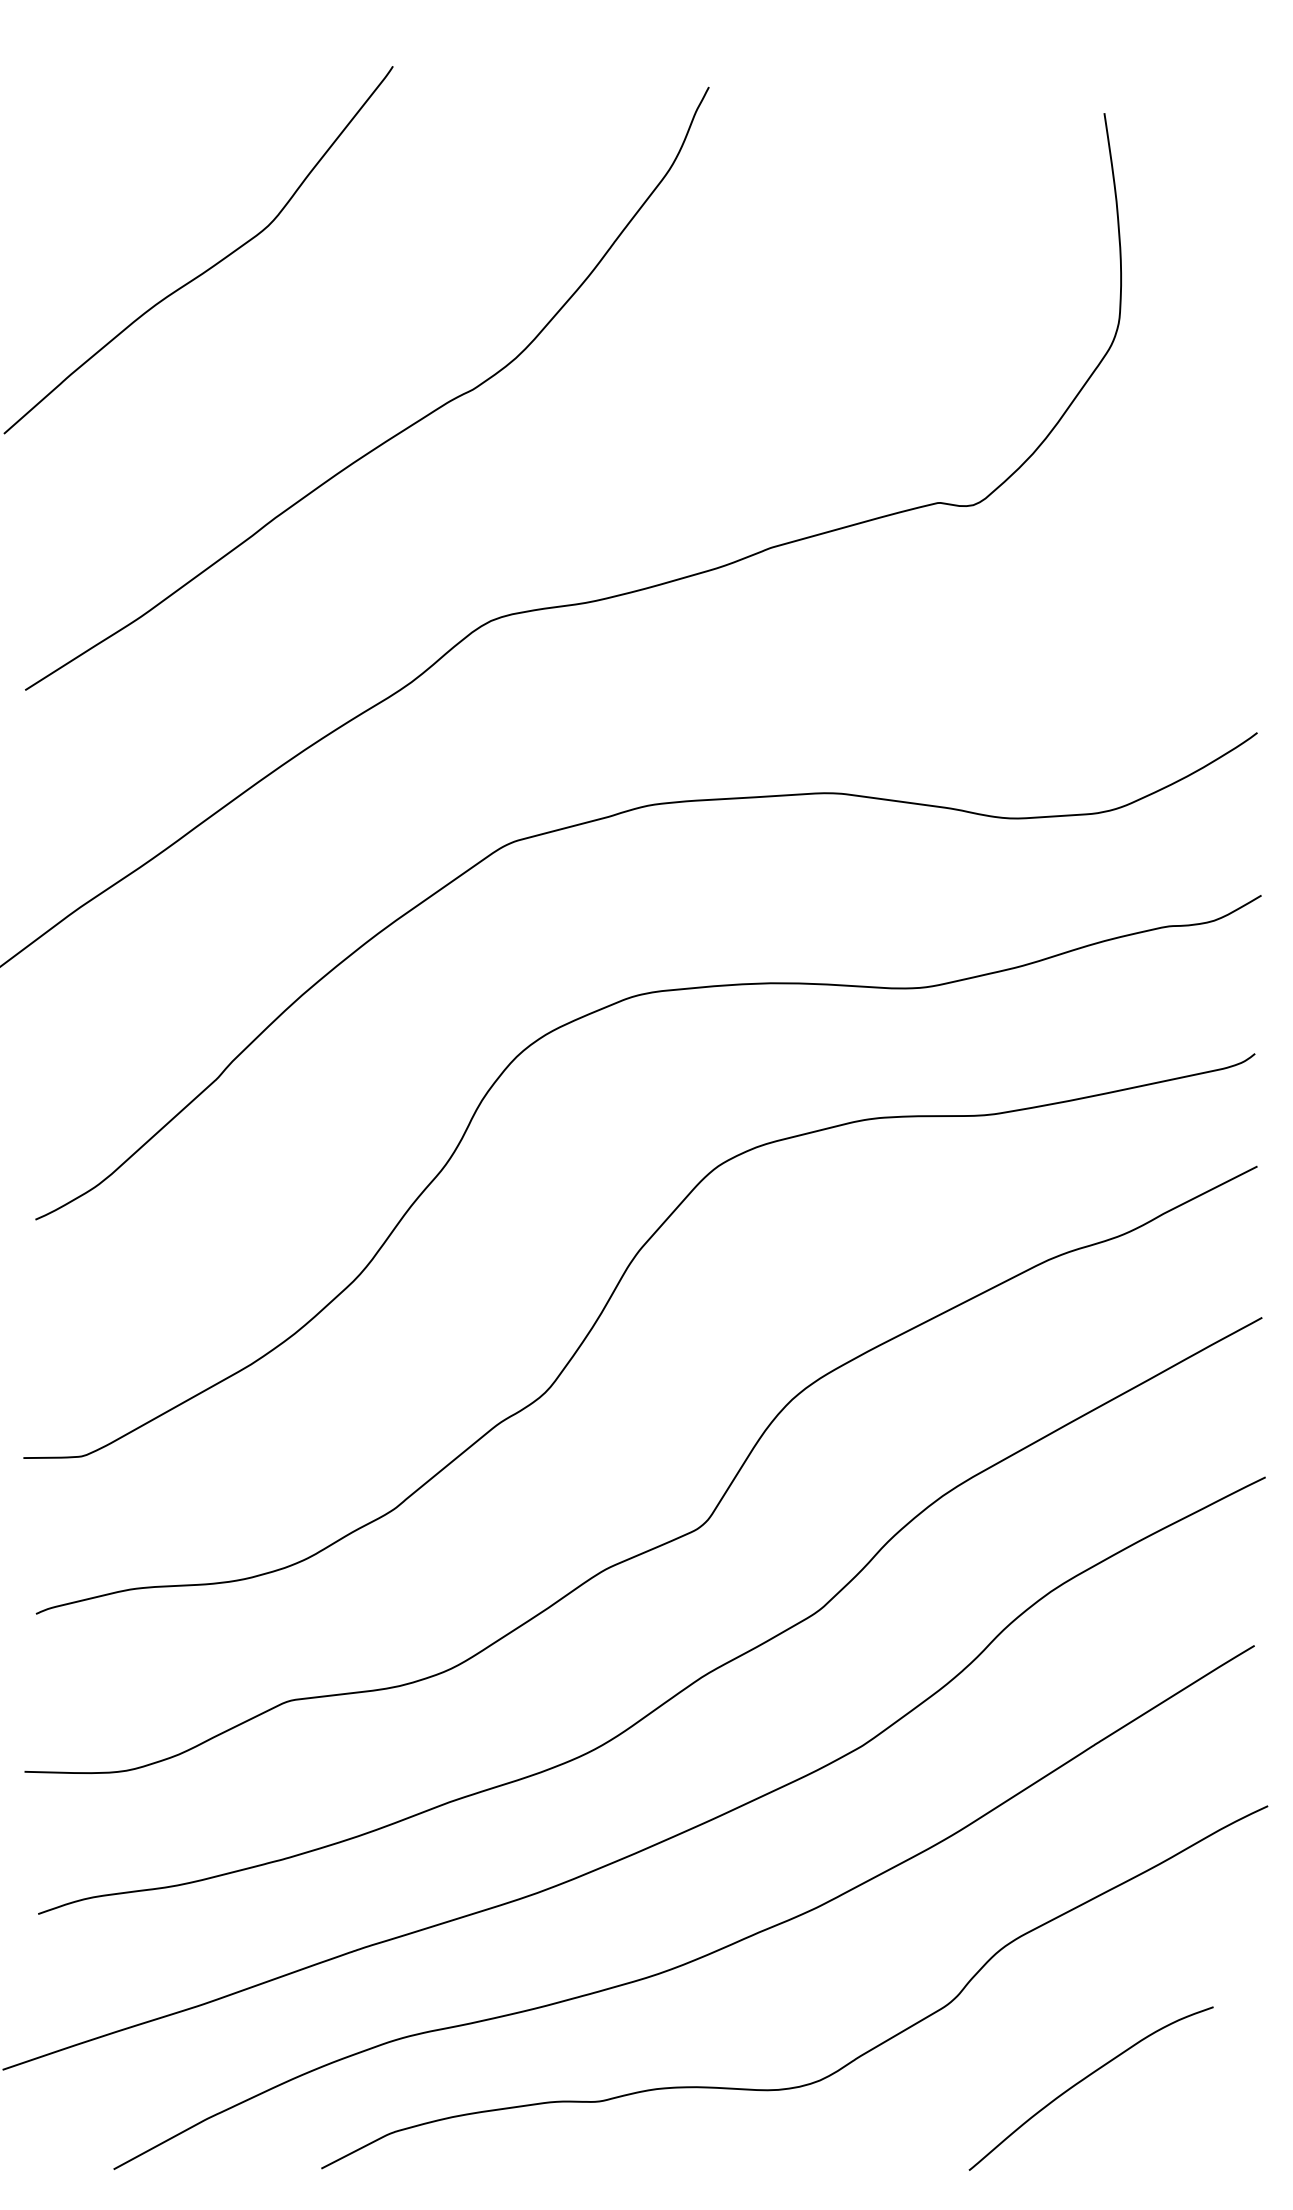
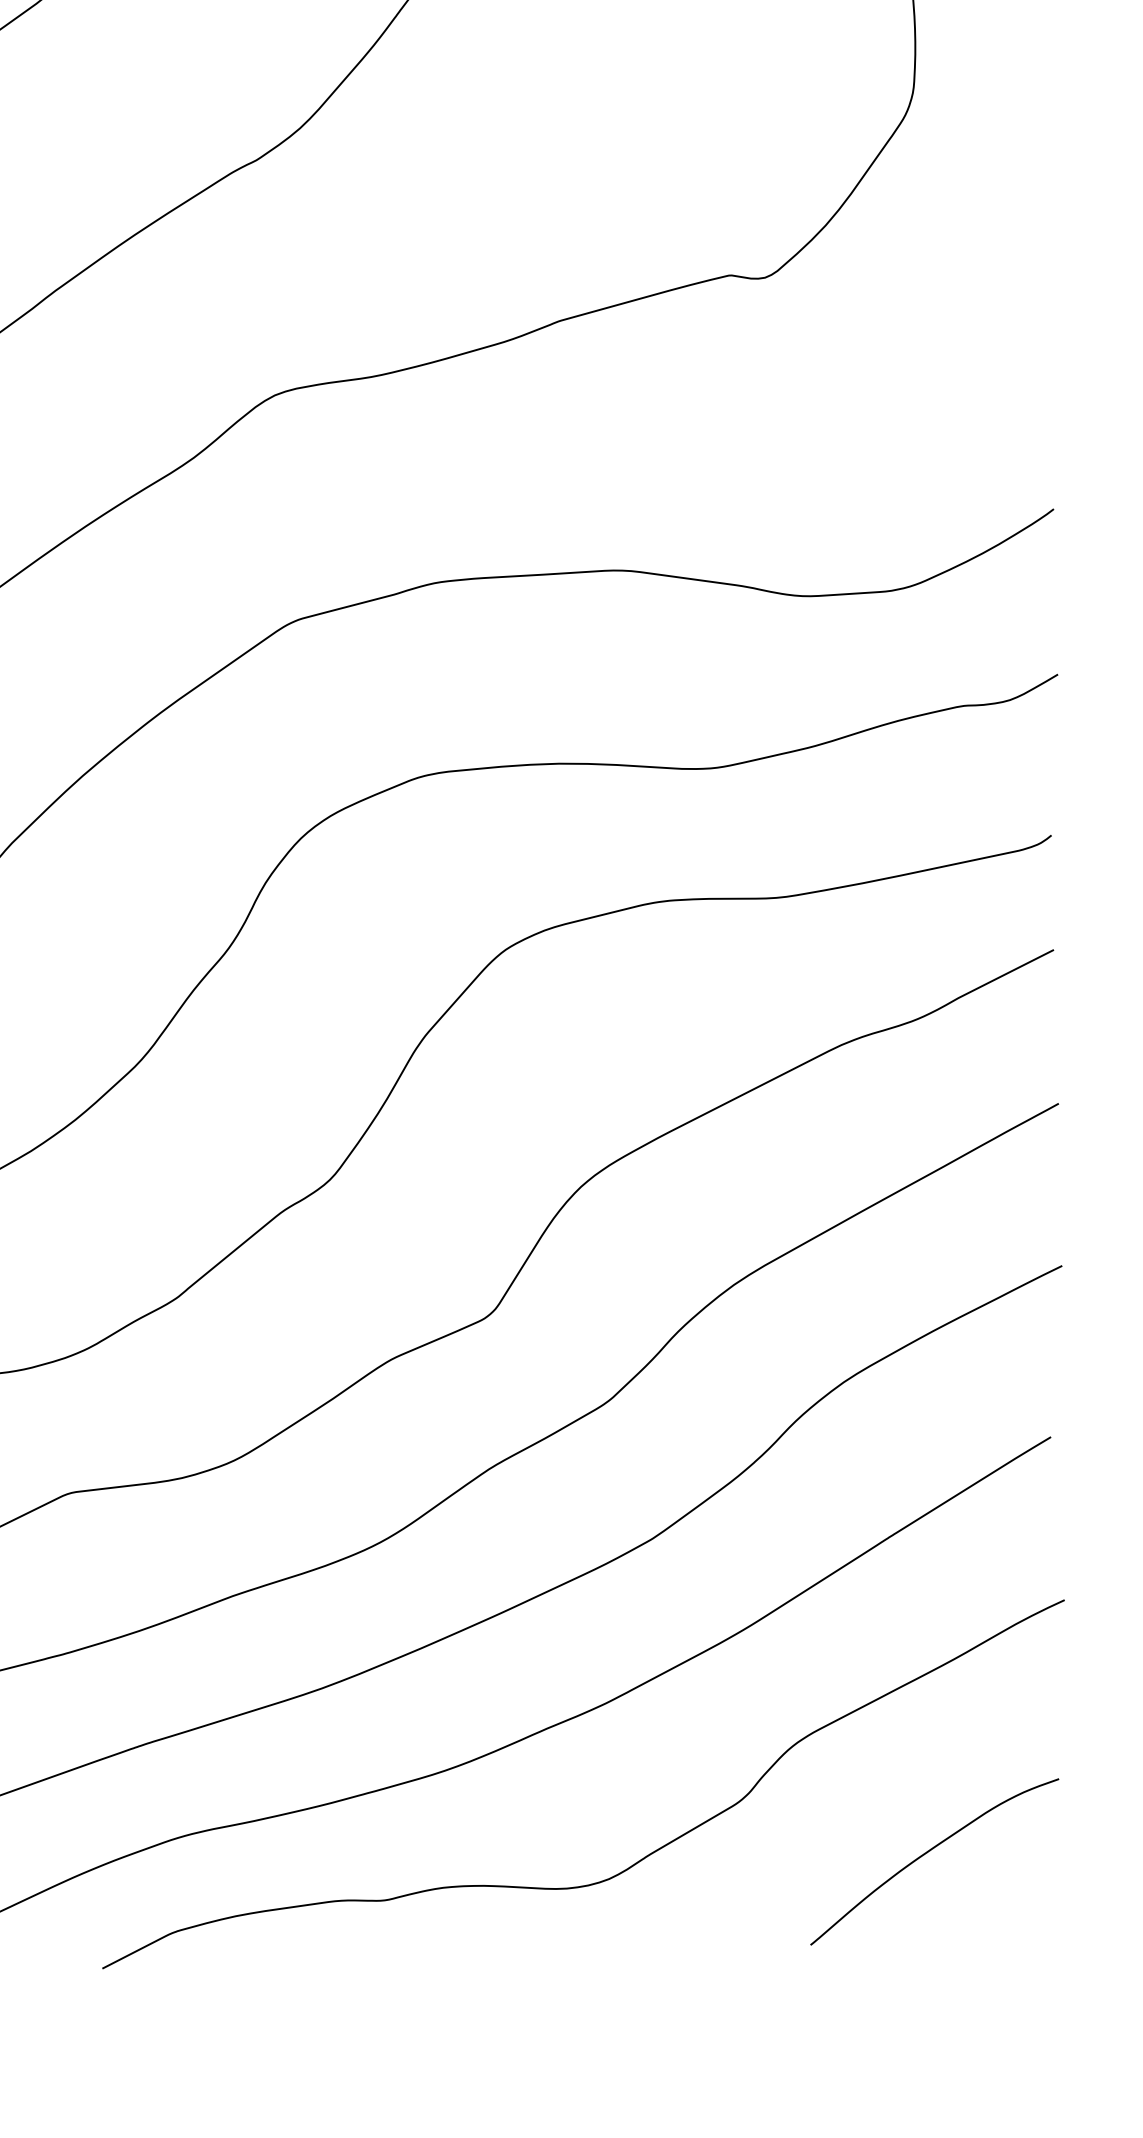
curve: (1085, 2079) -> (928, 1852), moved

